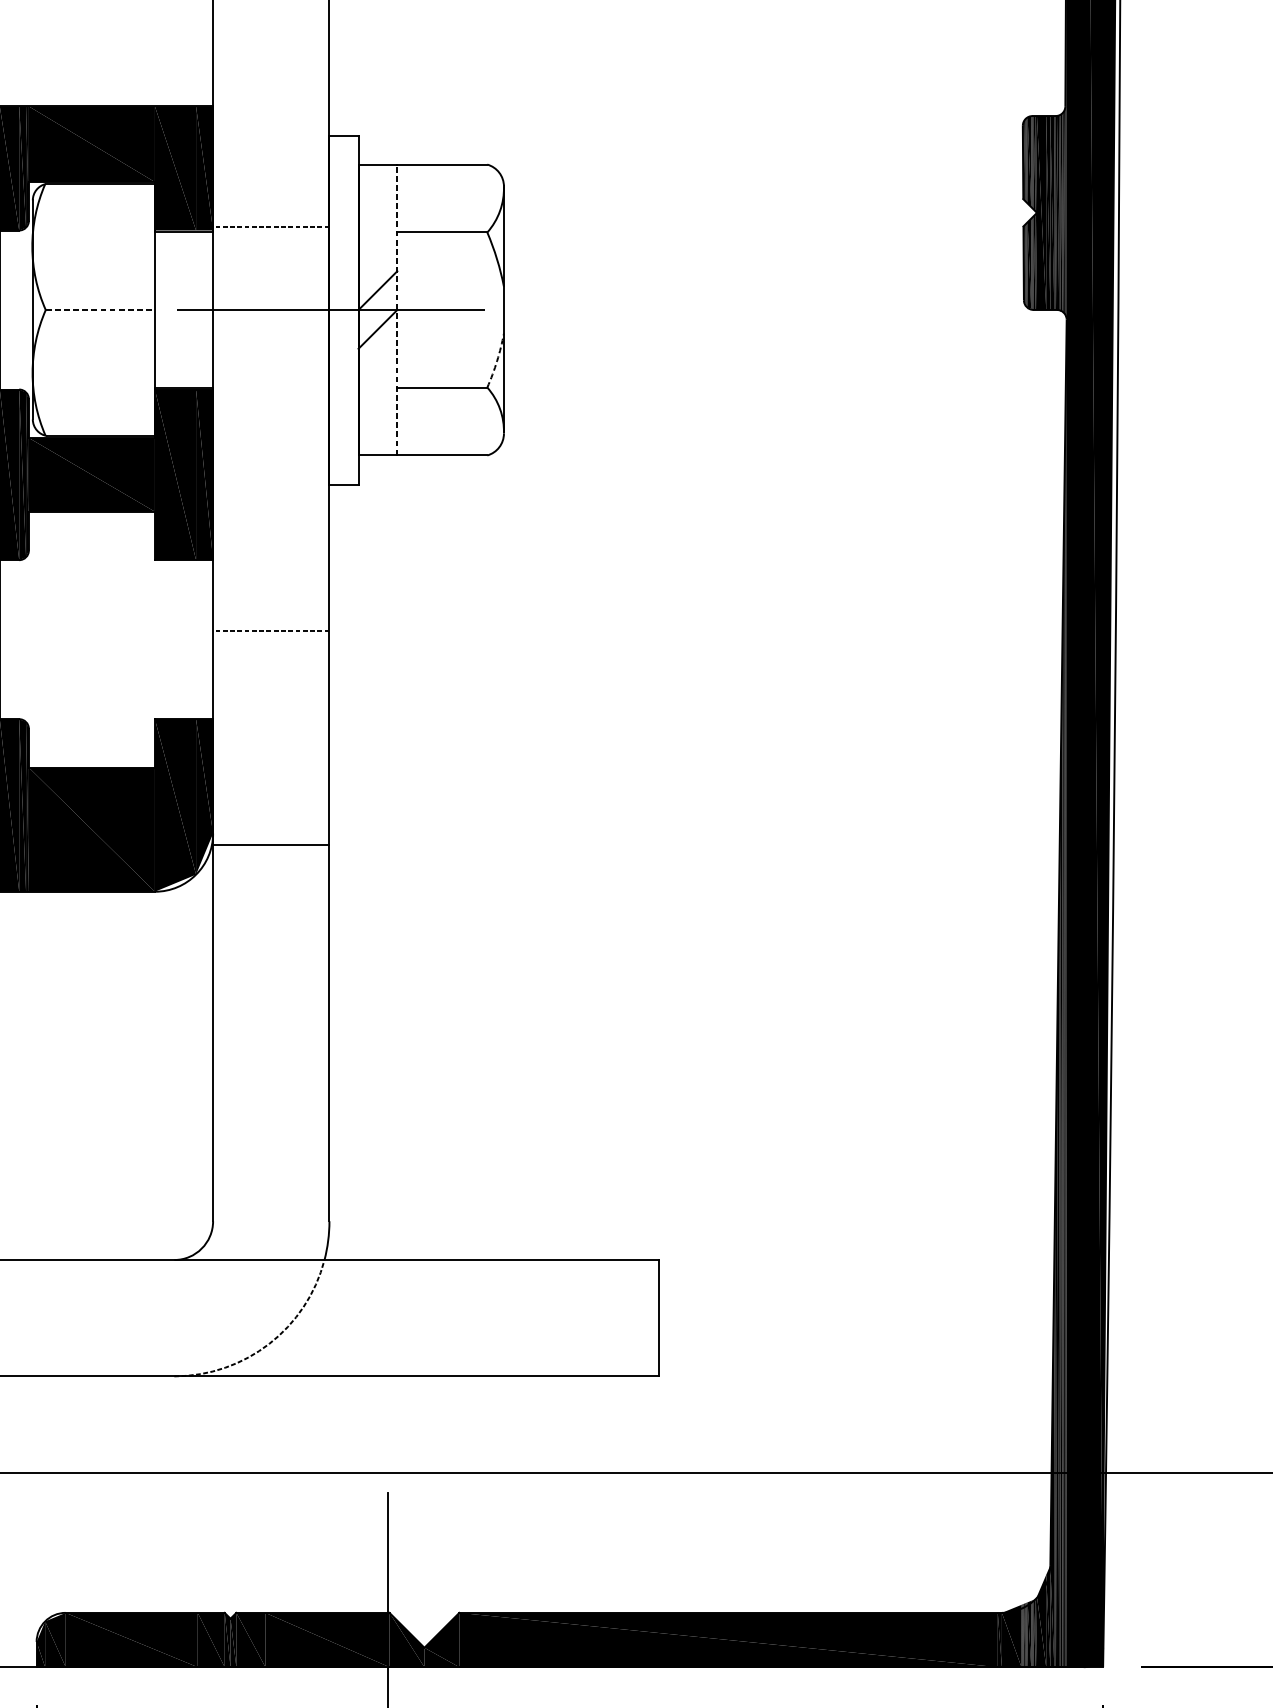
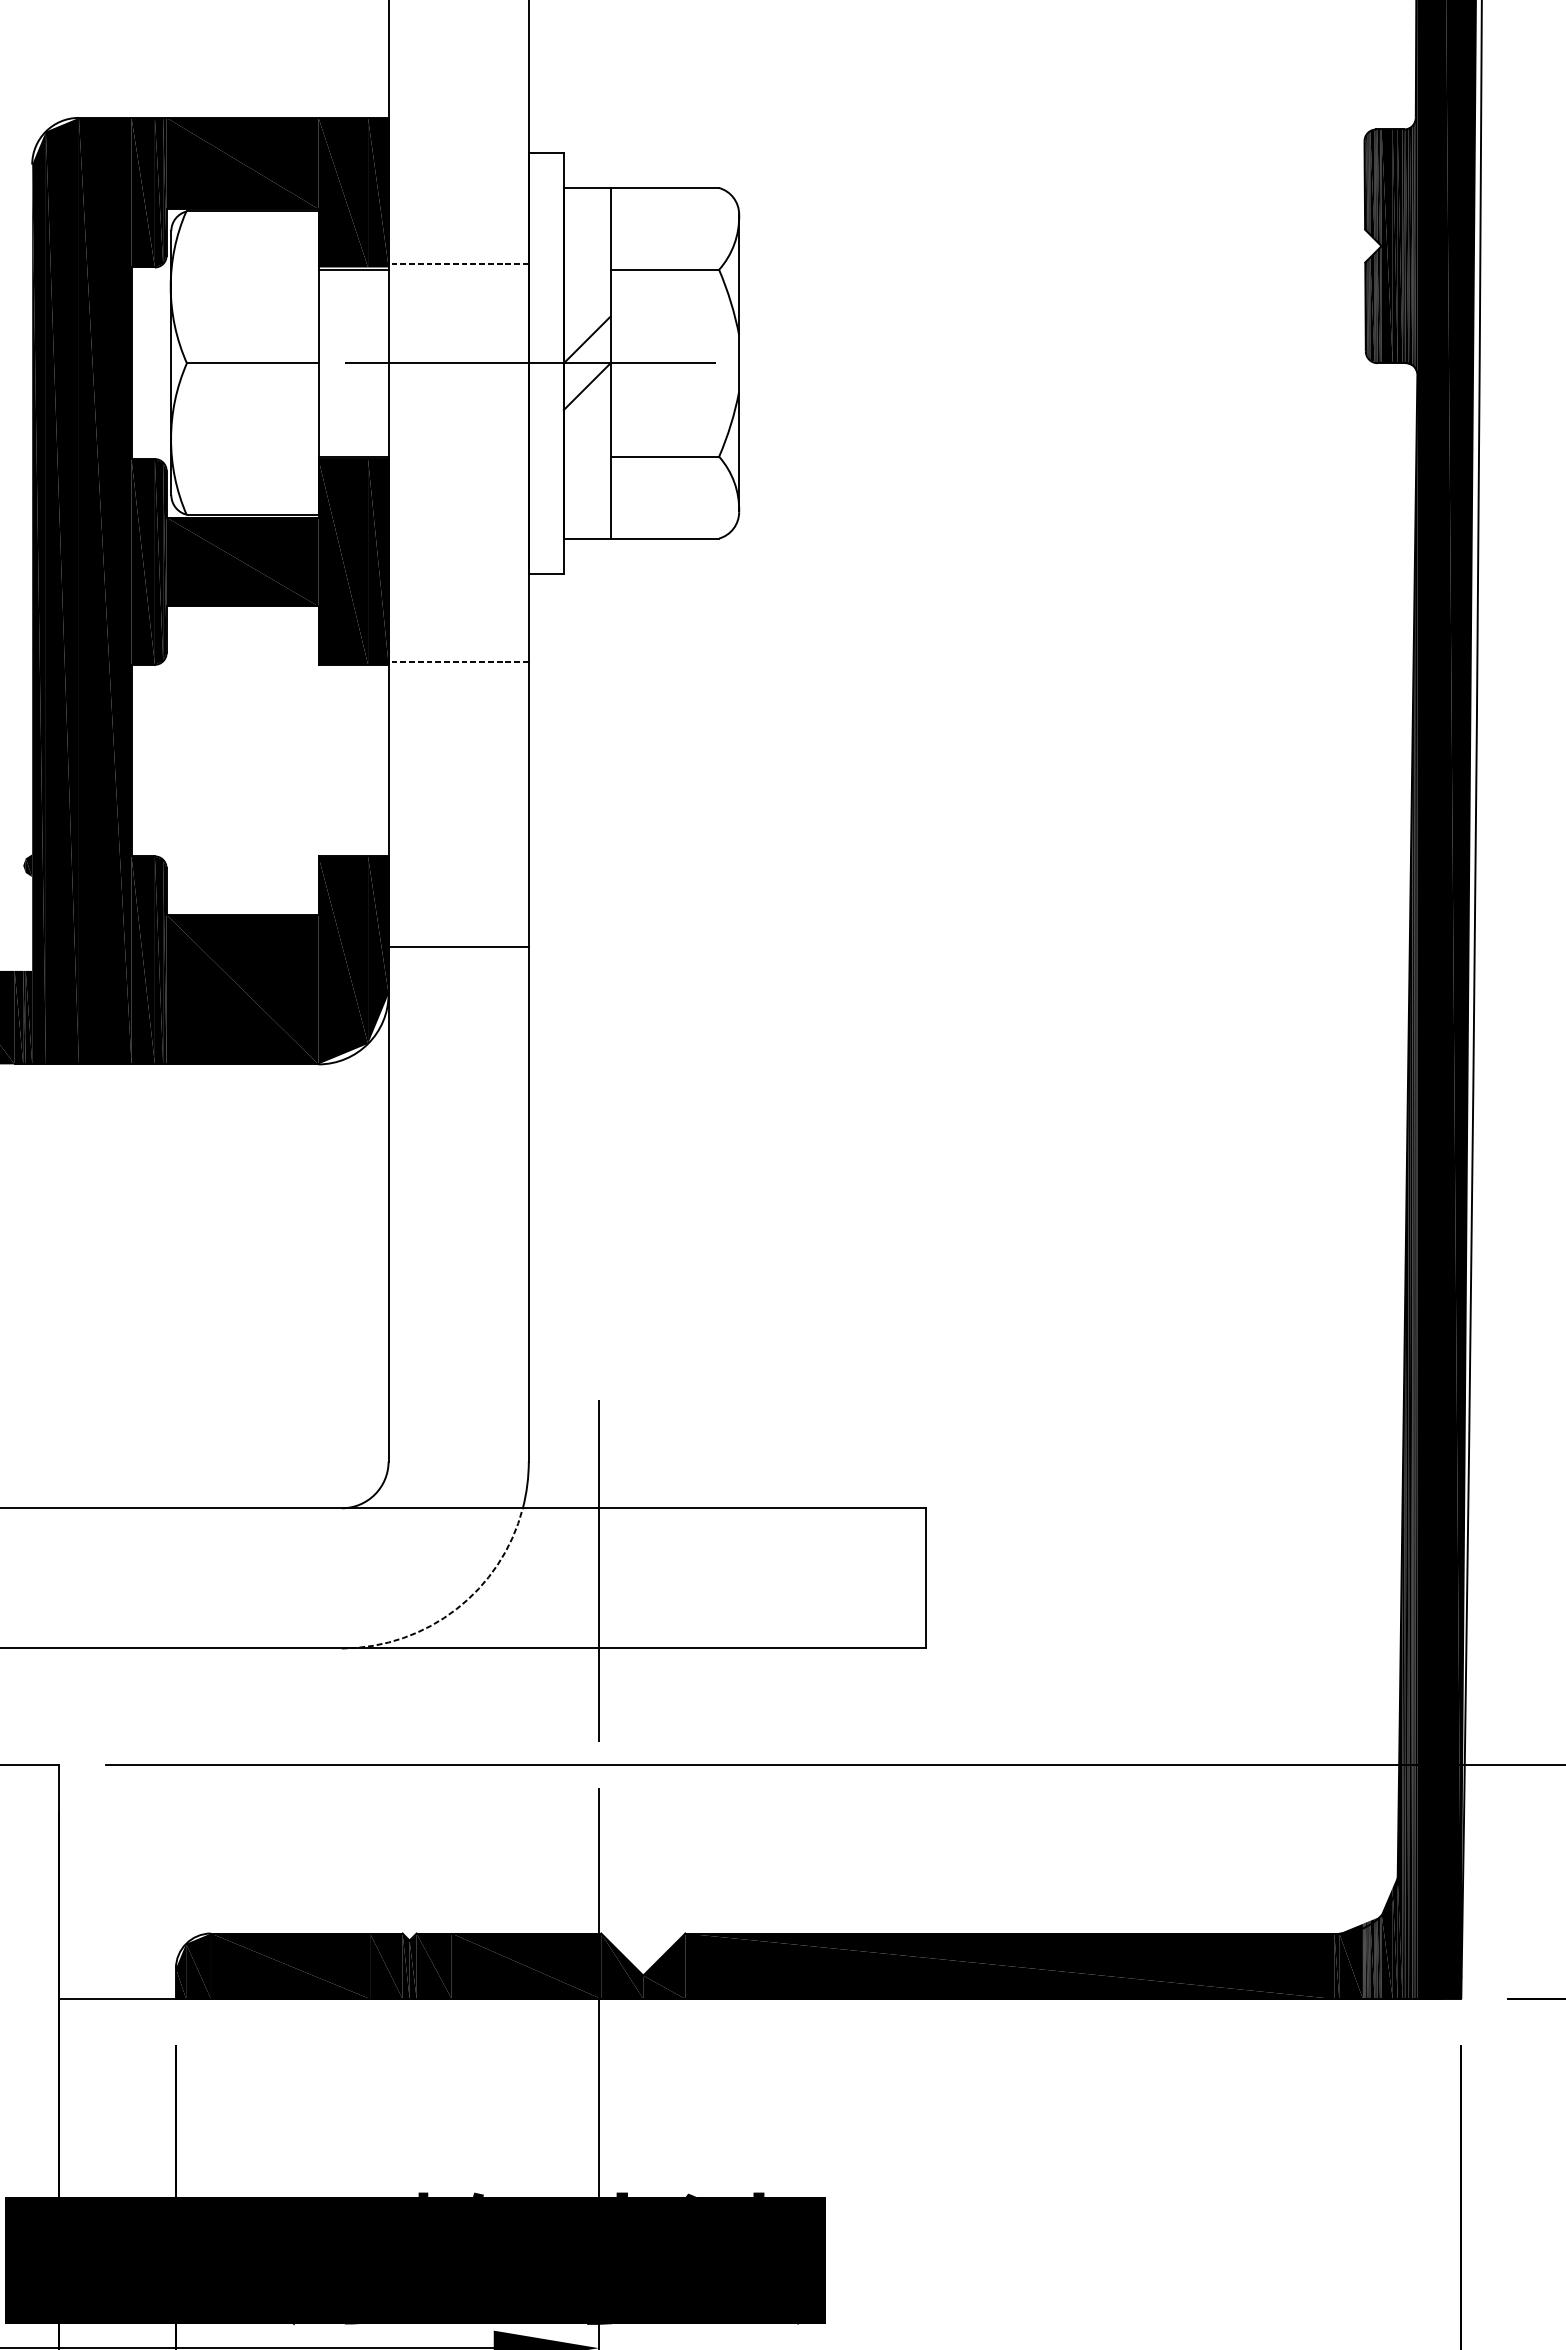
line: (397, 309) -> (610, 362), dashed -> solid
line: (100, 310) -> (252, 363), dashed -> solid
arc: (496, 360) -> (730, 424), dashed -> solid
line: (271, 631) -> (458, 662), moved
line: (271, 845) -> (458, 947), moved
line: (387, 1311) -> (598, 1570), added

